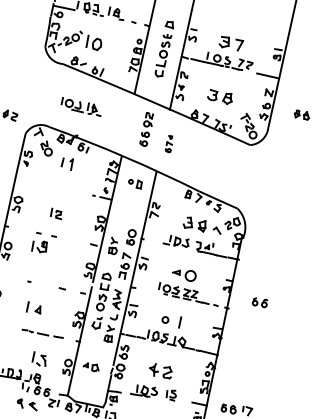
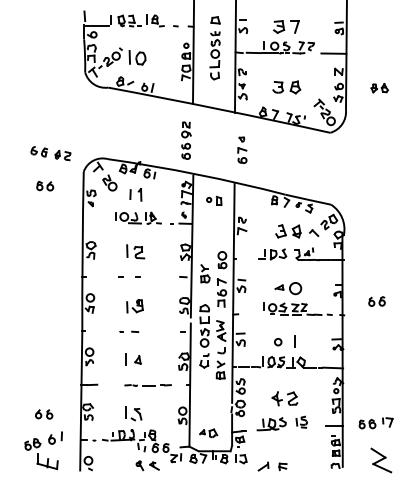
part: (81, 106) -> (138, 217), moved
part: (146, 129) -> (186, 140), moved
part: (169, 143) -> (242, 149), size x1.43
part: (56, 213) -> (135, 251), size x1.43
part: (39, 246) -> (134, 306), moved
line: (62, 288) -> (135, 331), moved
part: (39, 359) -> (133, 413), moved
part: (91, 367) -> (208, 433), moved

